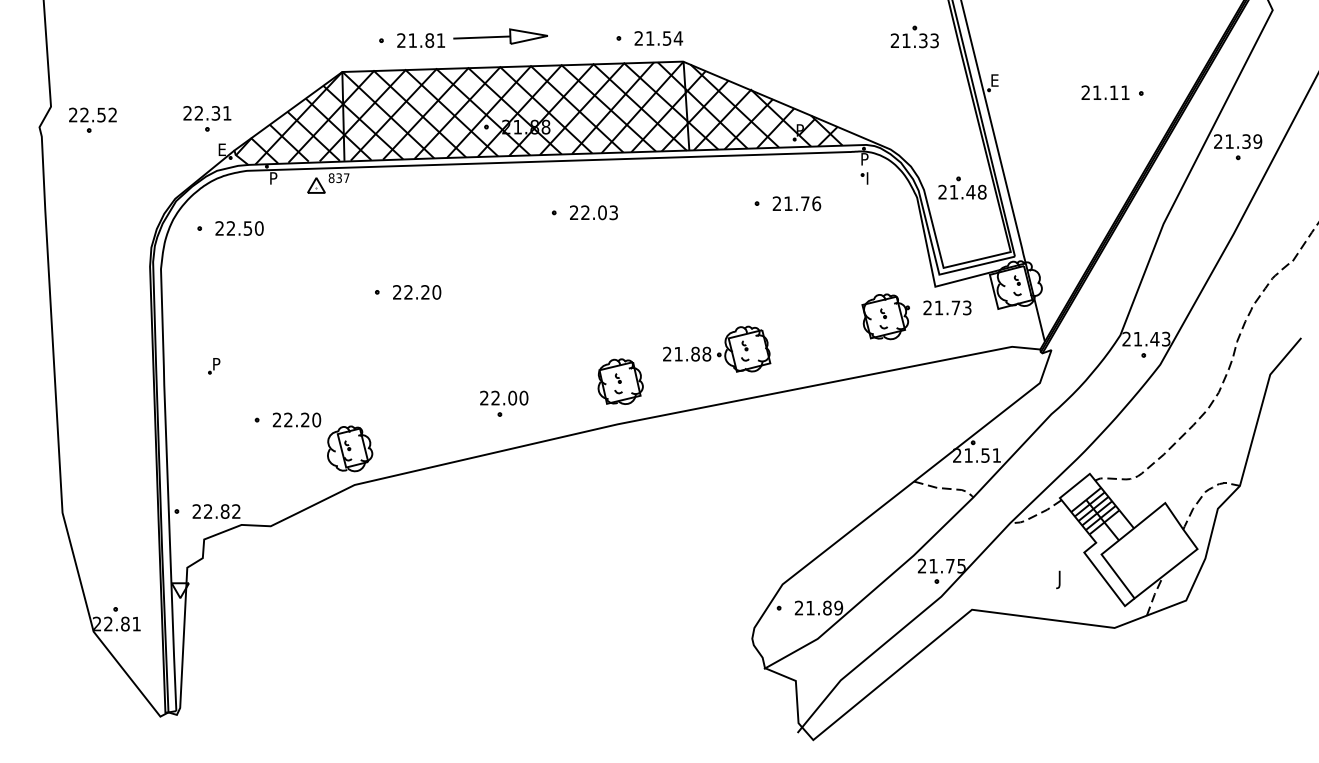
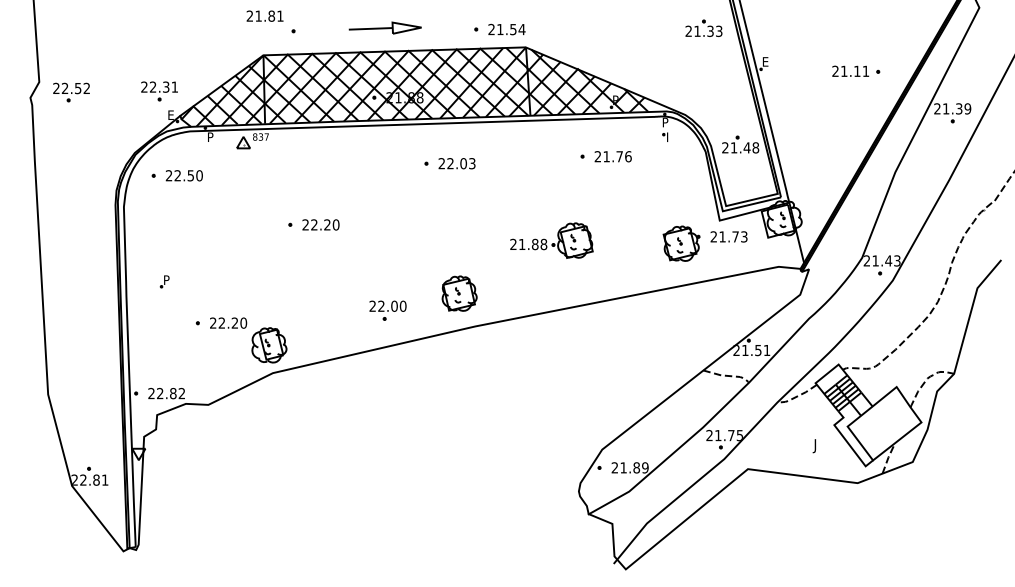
text: (420, 39) -> (264, 15), moved
part: (716, 349) -> (551, 240), moved
part: (620, 381) -> (459, 293), moved

